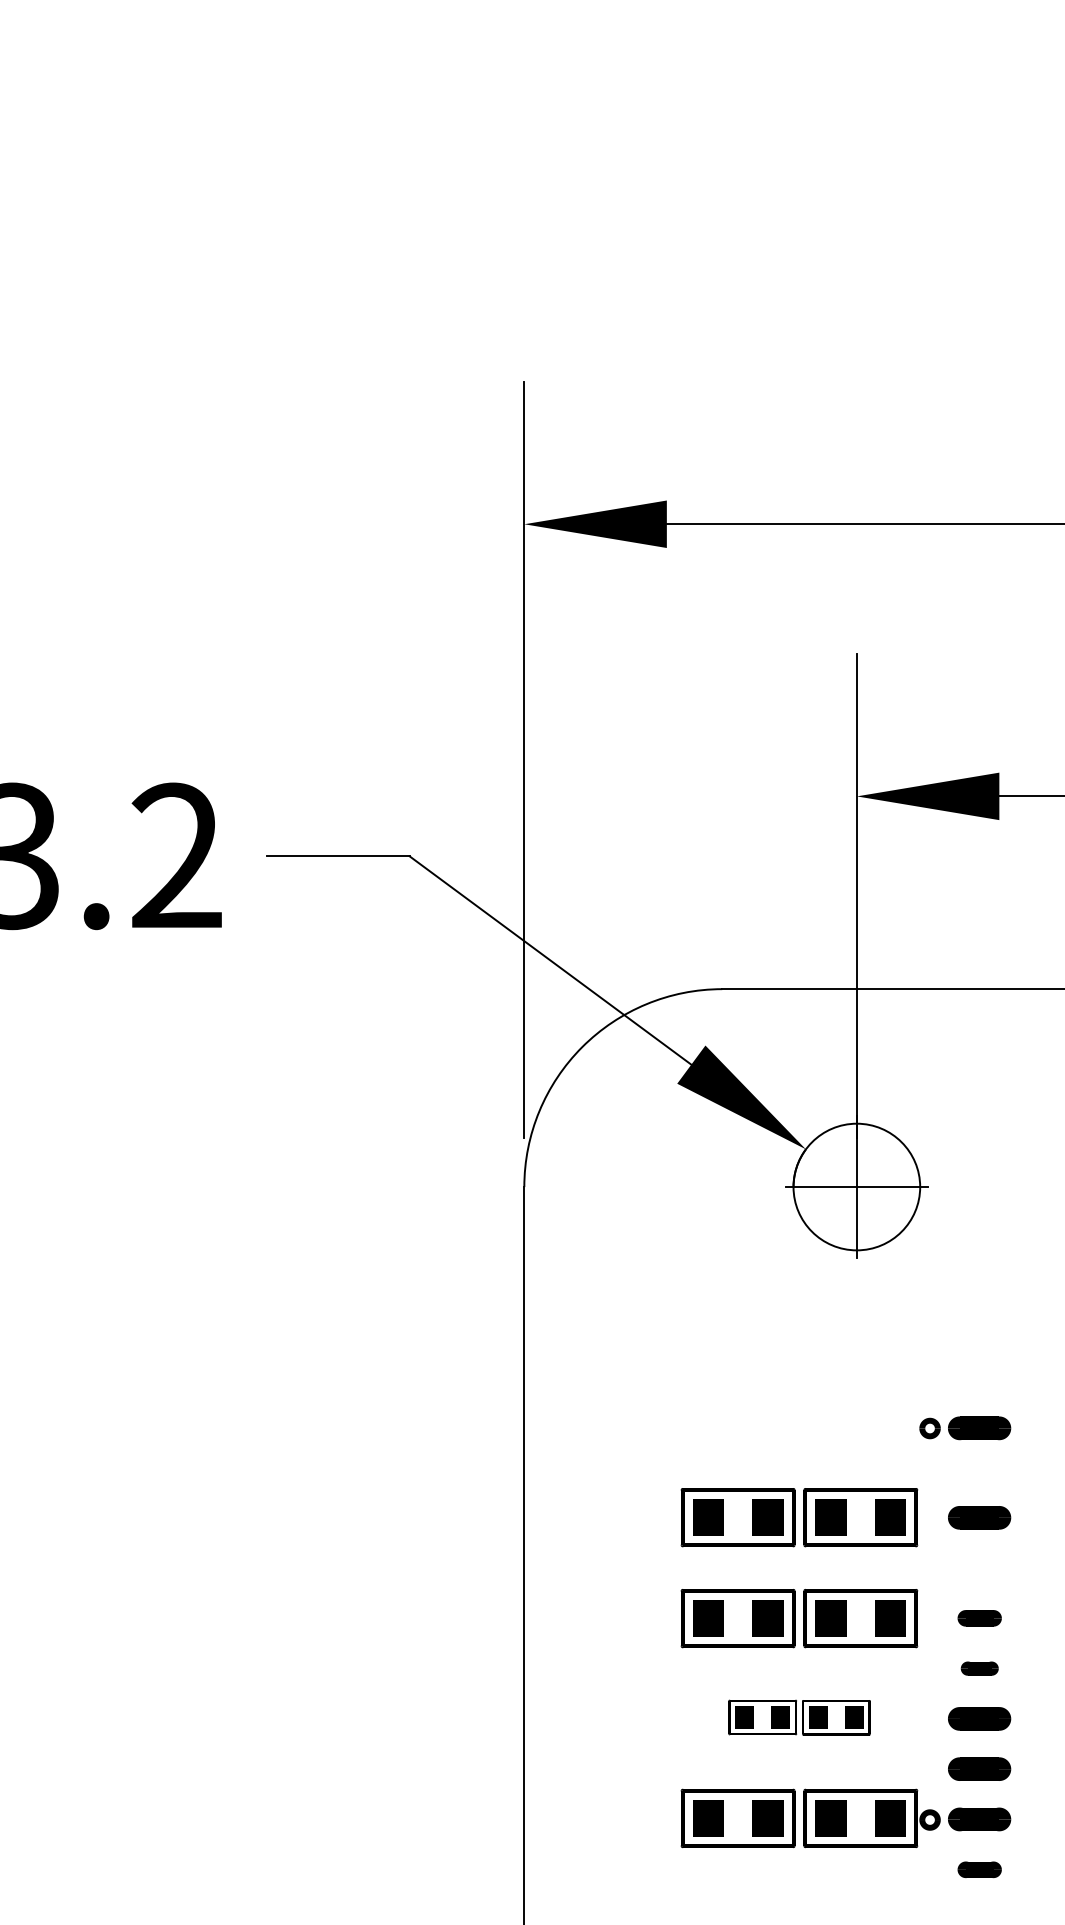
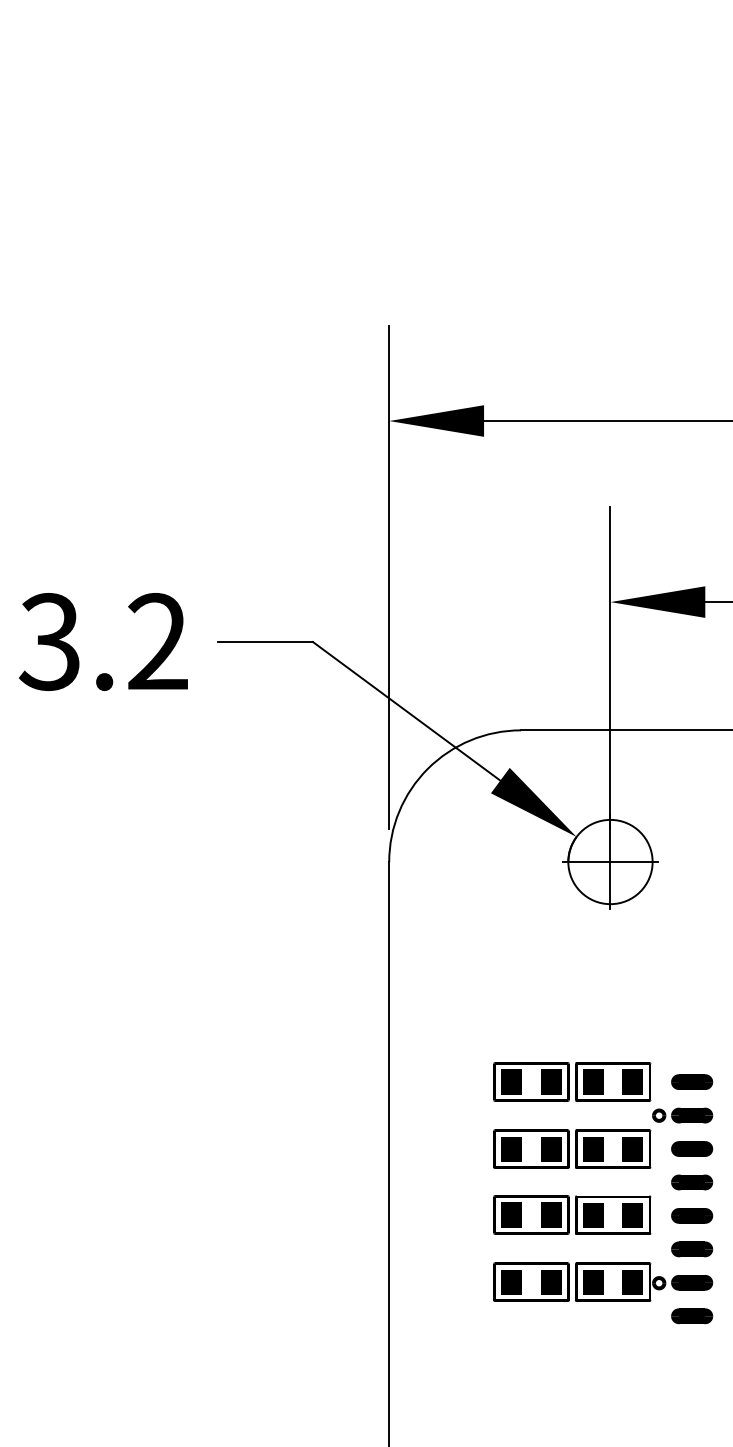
part: (965, 1428) -> (682, 1115), moved
part: (980, 1617) -> (692, 1148), size x1.43
part: (980, 1668) -> (692, 1182), size x1.67
part: (799, 1716) -> (572, 1214), size x1.67
part: (980, 1870) -> (692, 1316), size x1.43

